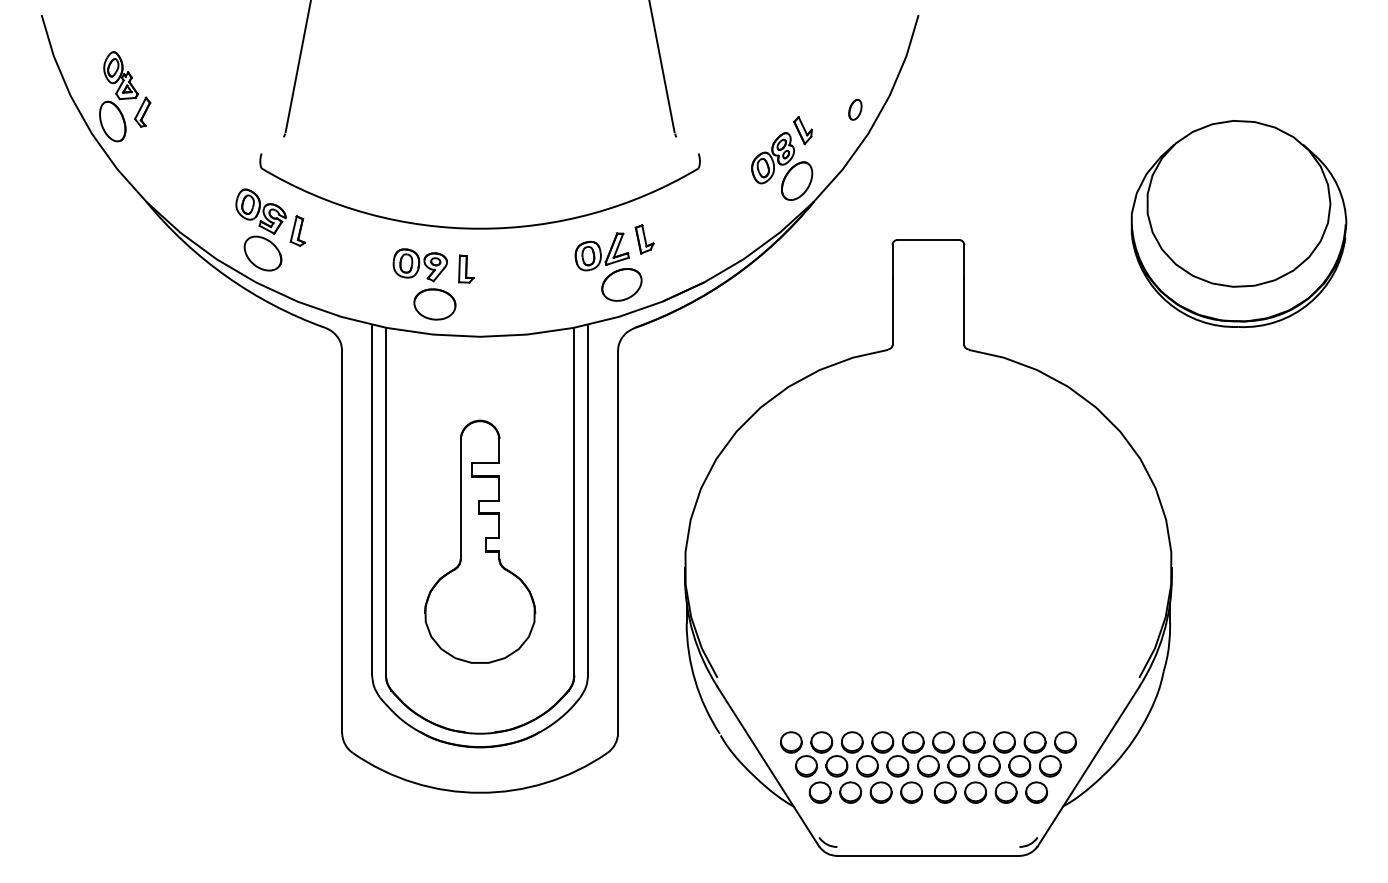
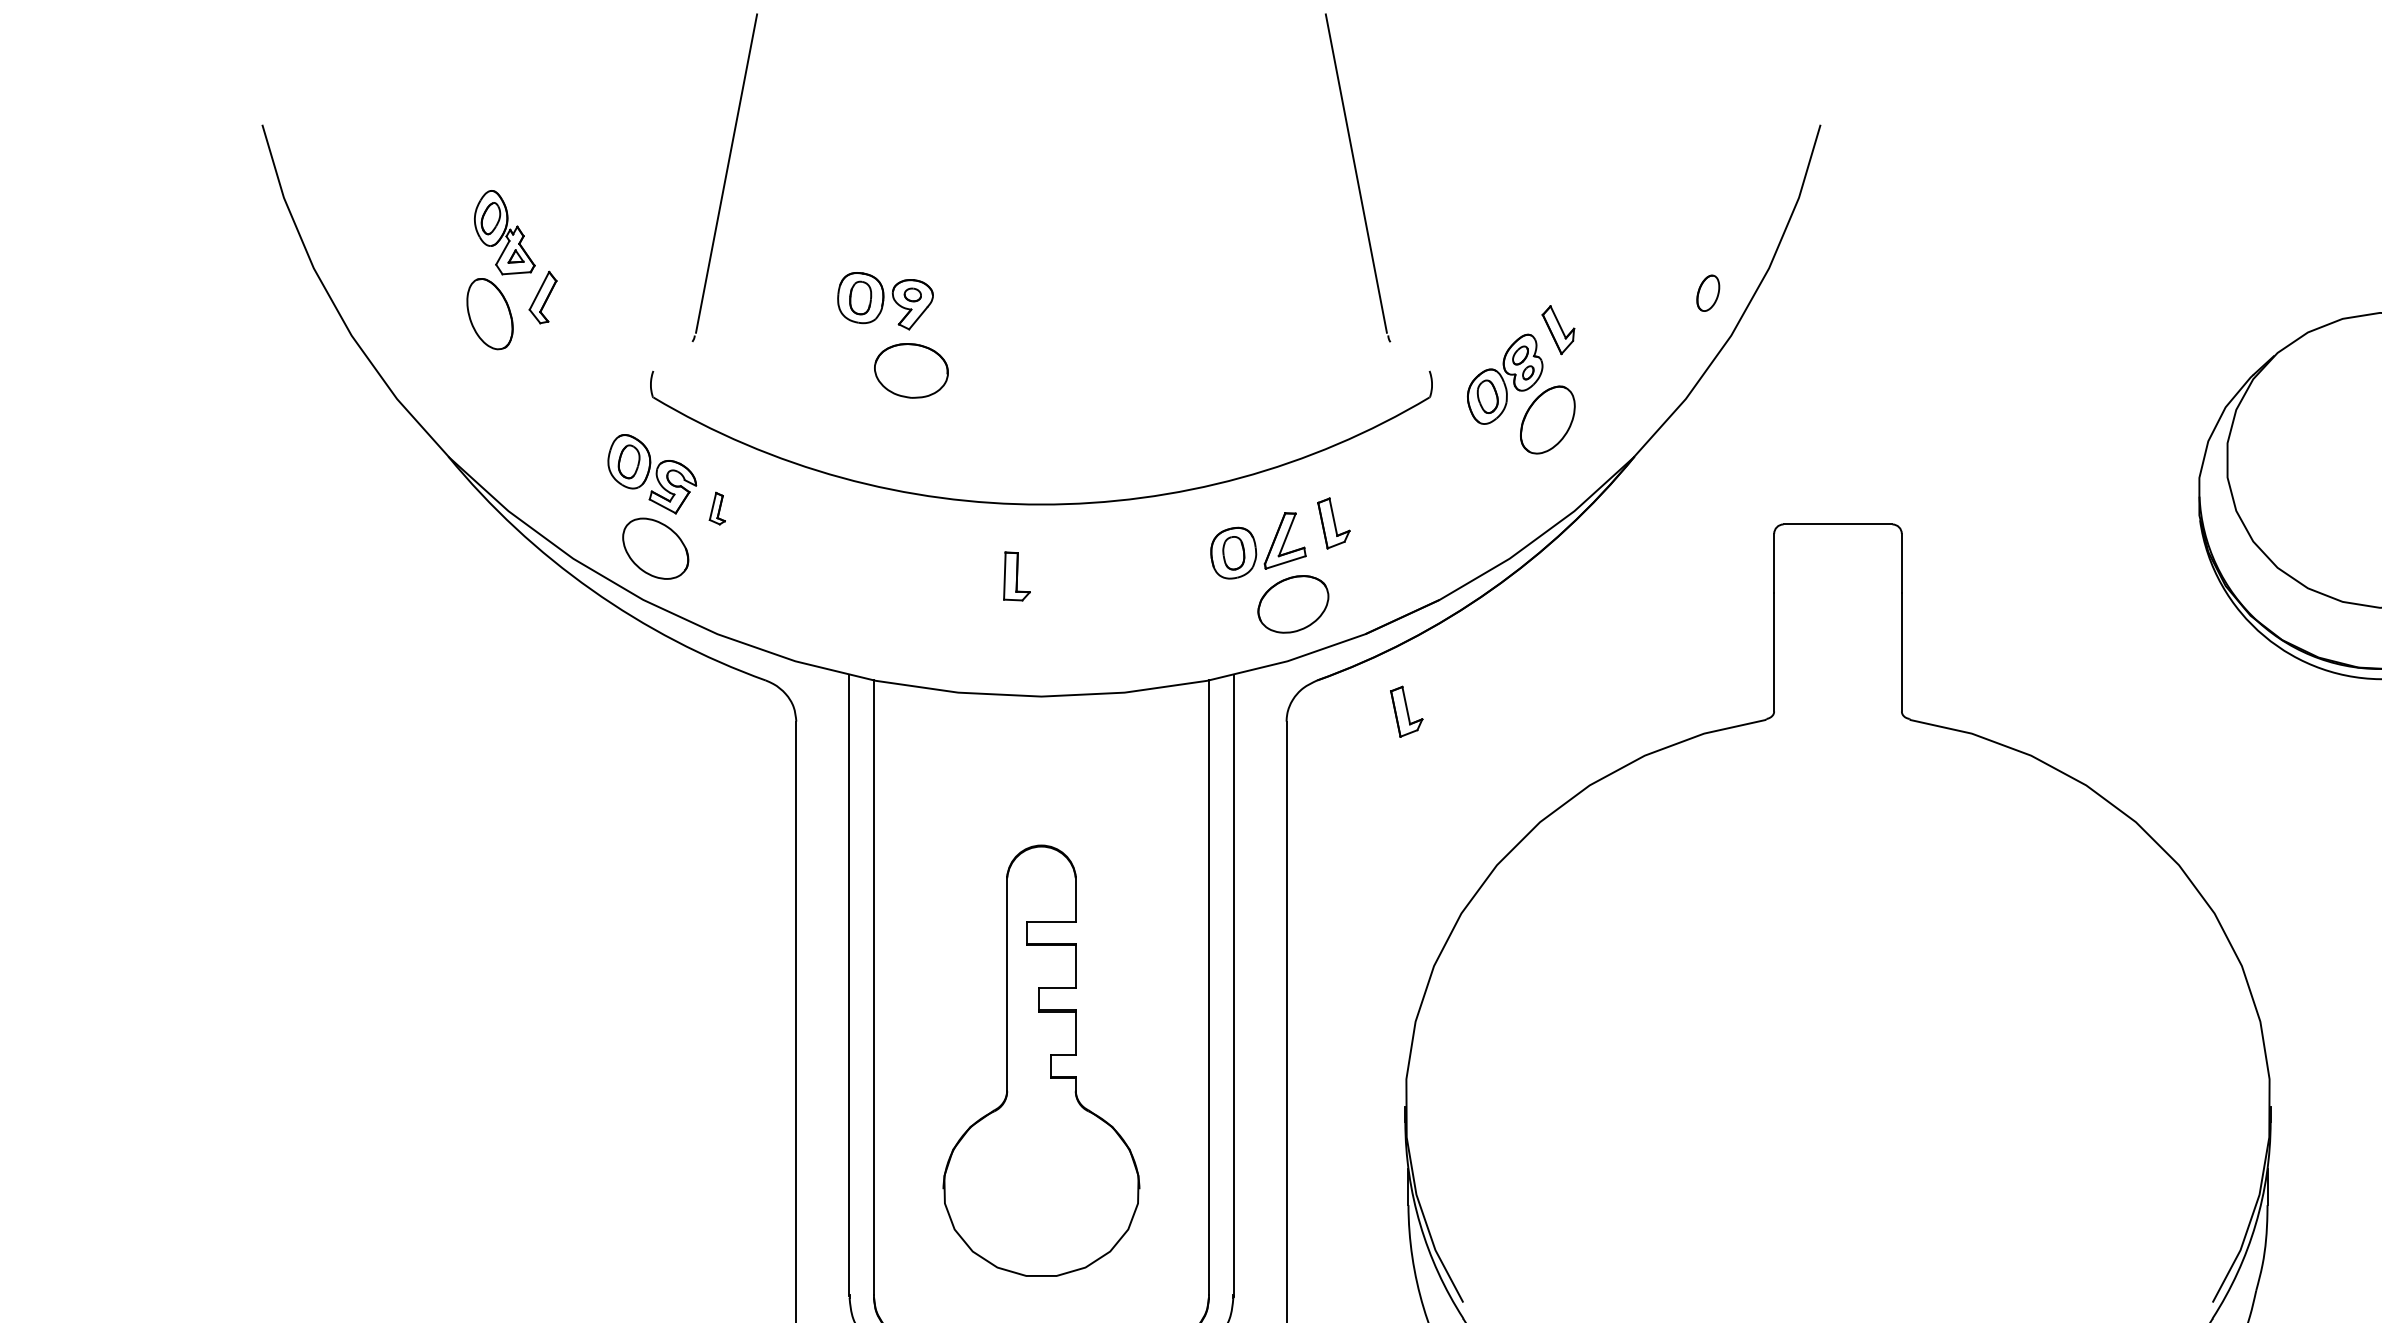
part: (125, 96) -> (512, 269), moved
part: (782, 158) -> (1521, 379), moved
part: (297, 230) -> (716, 507), size x0.6
part: (424, 284) -> (892, 335), moved
part: (685, 345) -> (1406, 712), added

